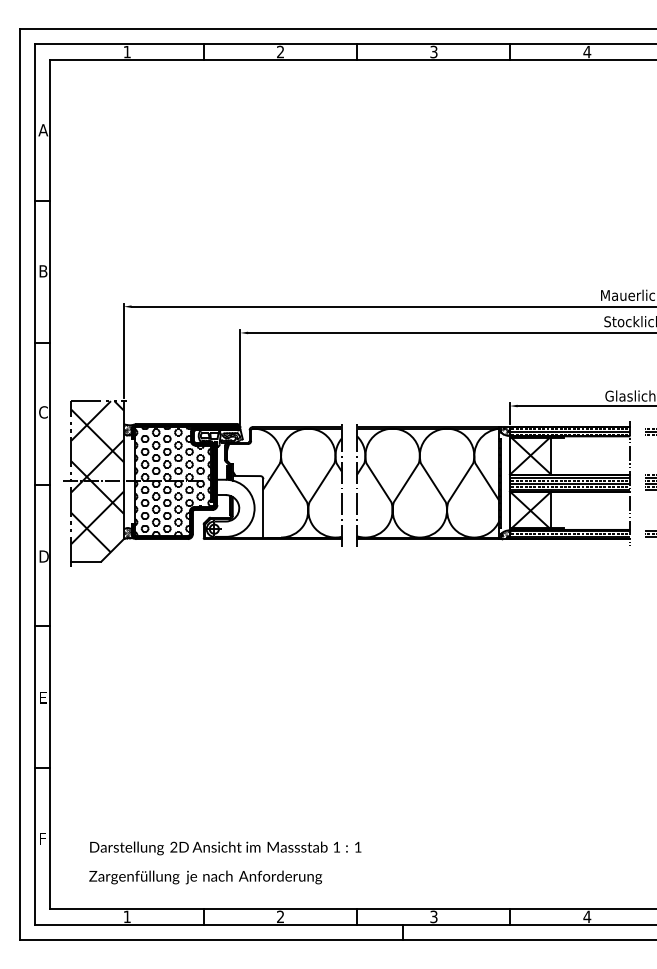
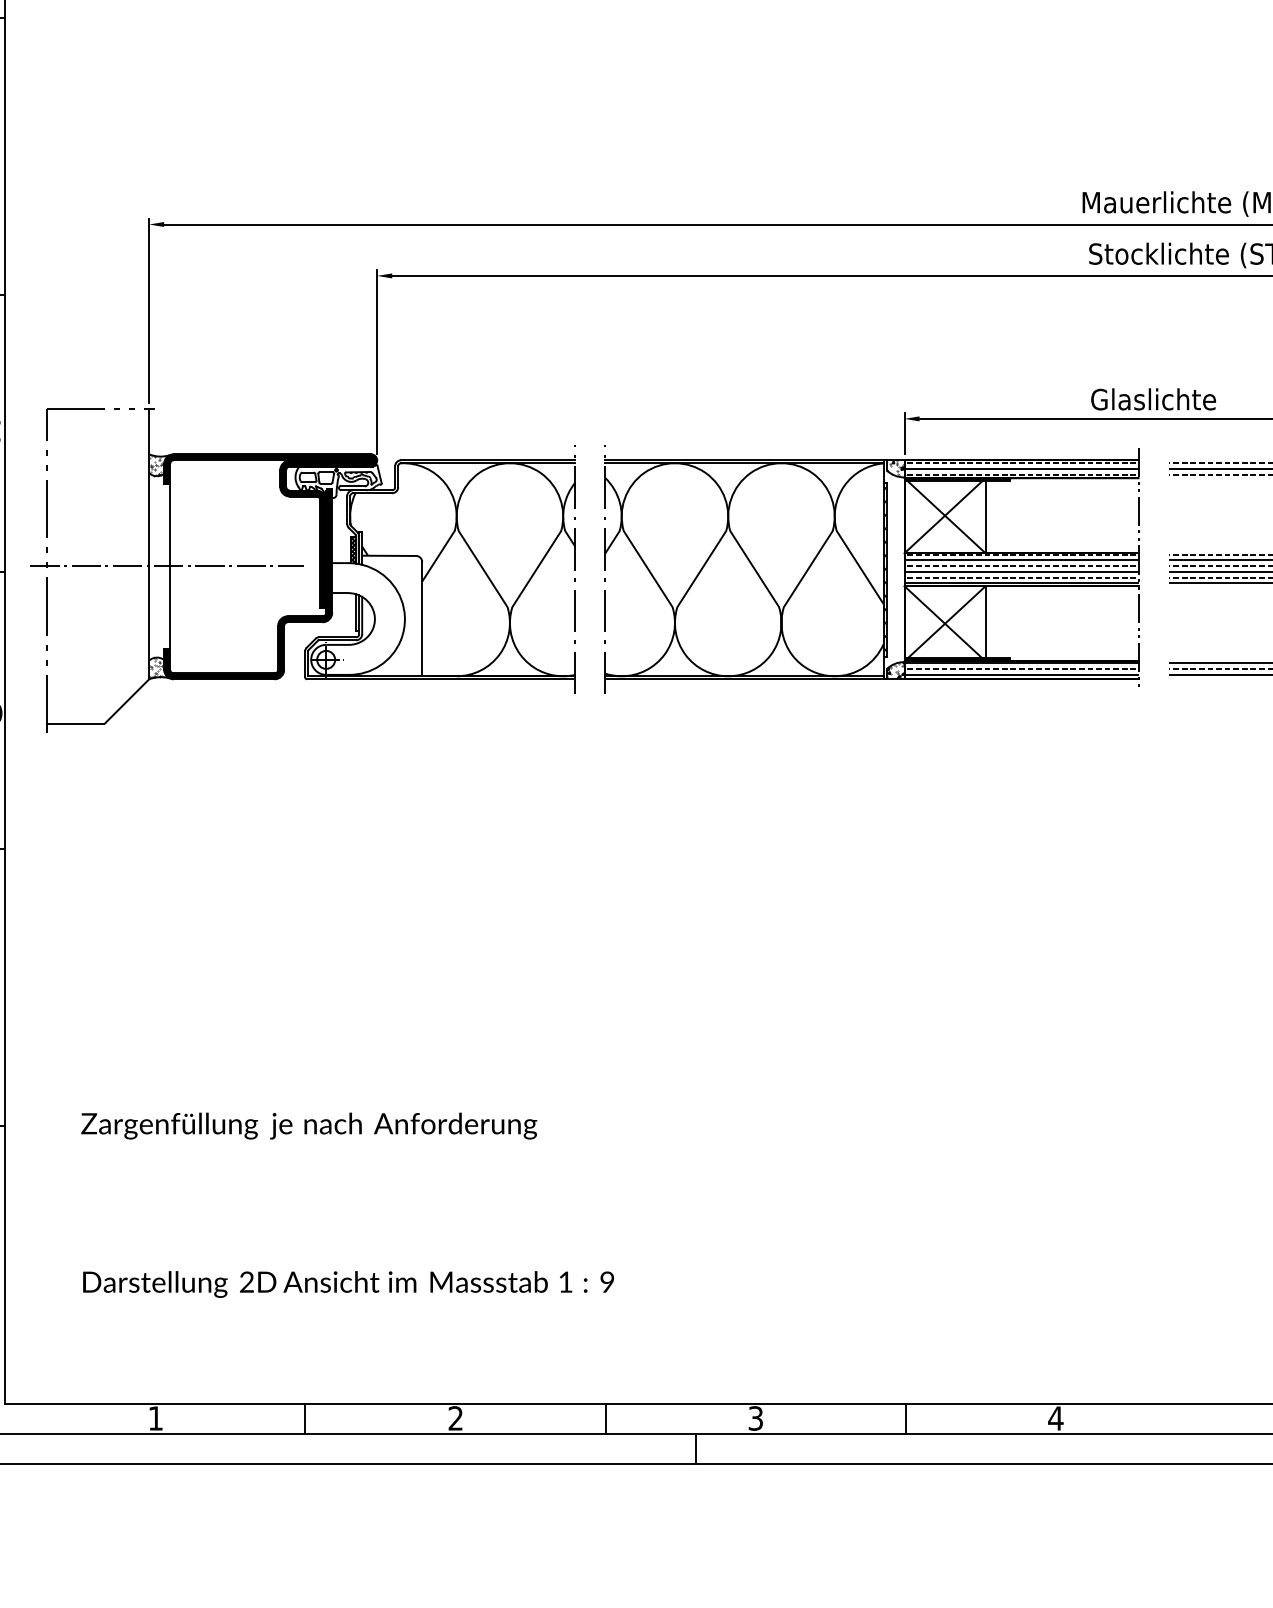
hatch: (97, 476) -> (97, 556), removed
hatch: (174, 481) -> (248, 566), removed
text: (357, 846) -> (606, 1280), 1 -> 9
text: (205, 877) -> (308, 1126), moved

